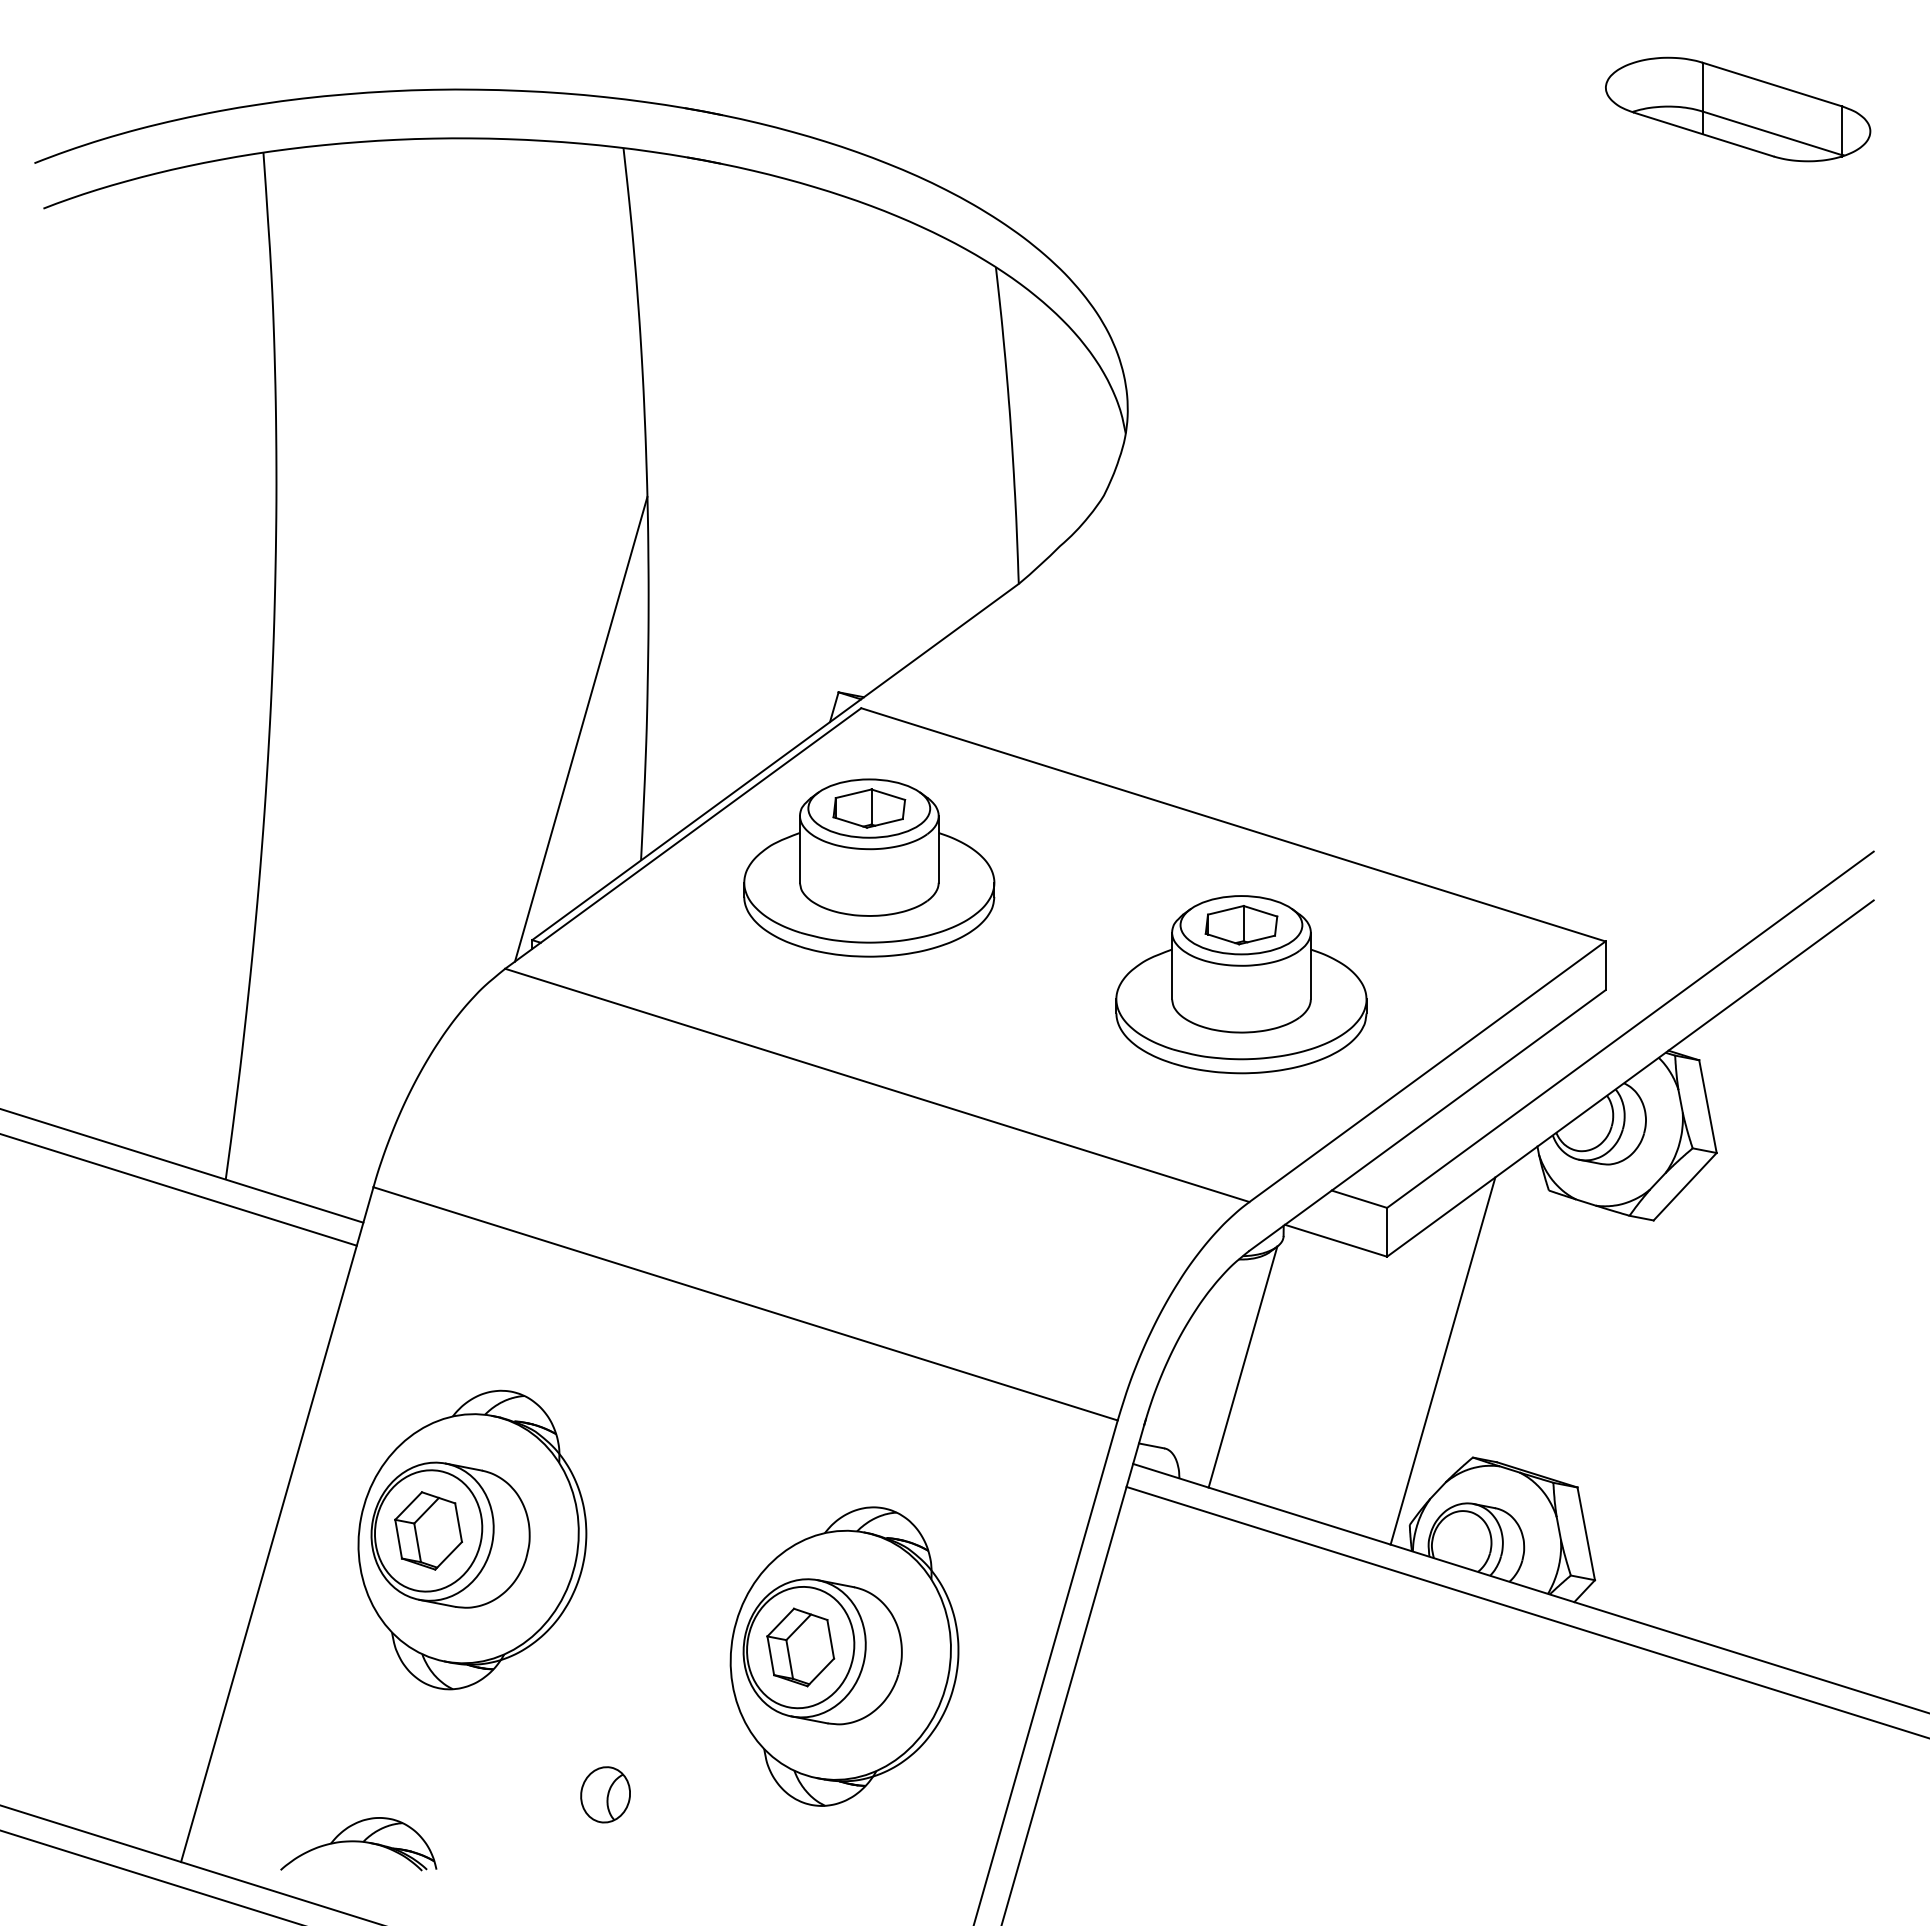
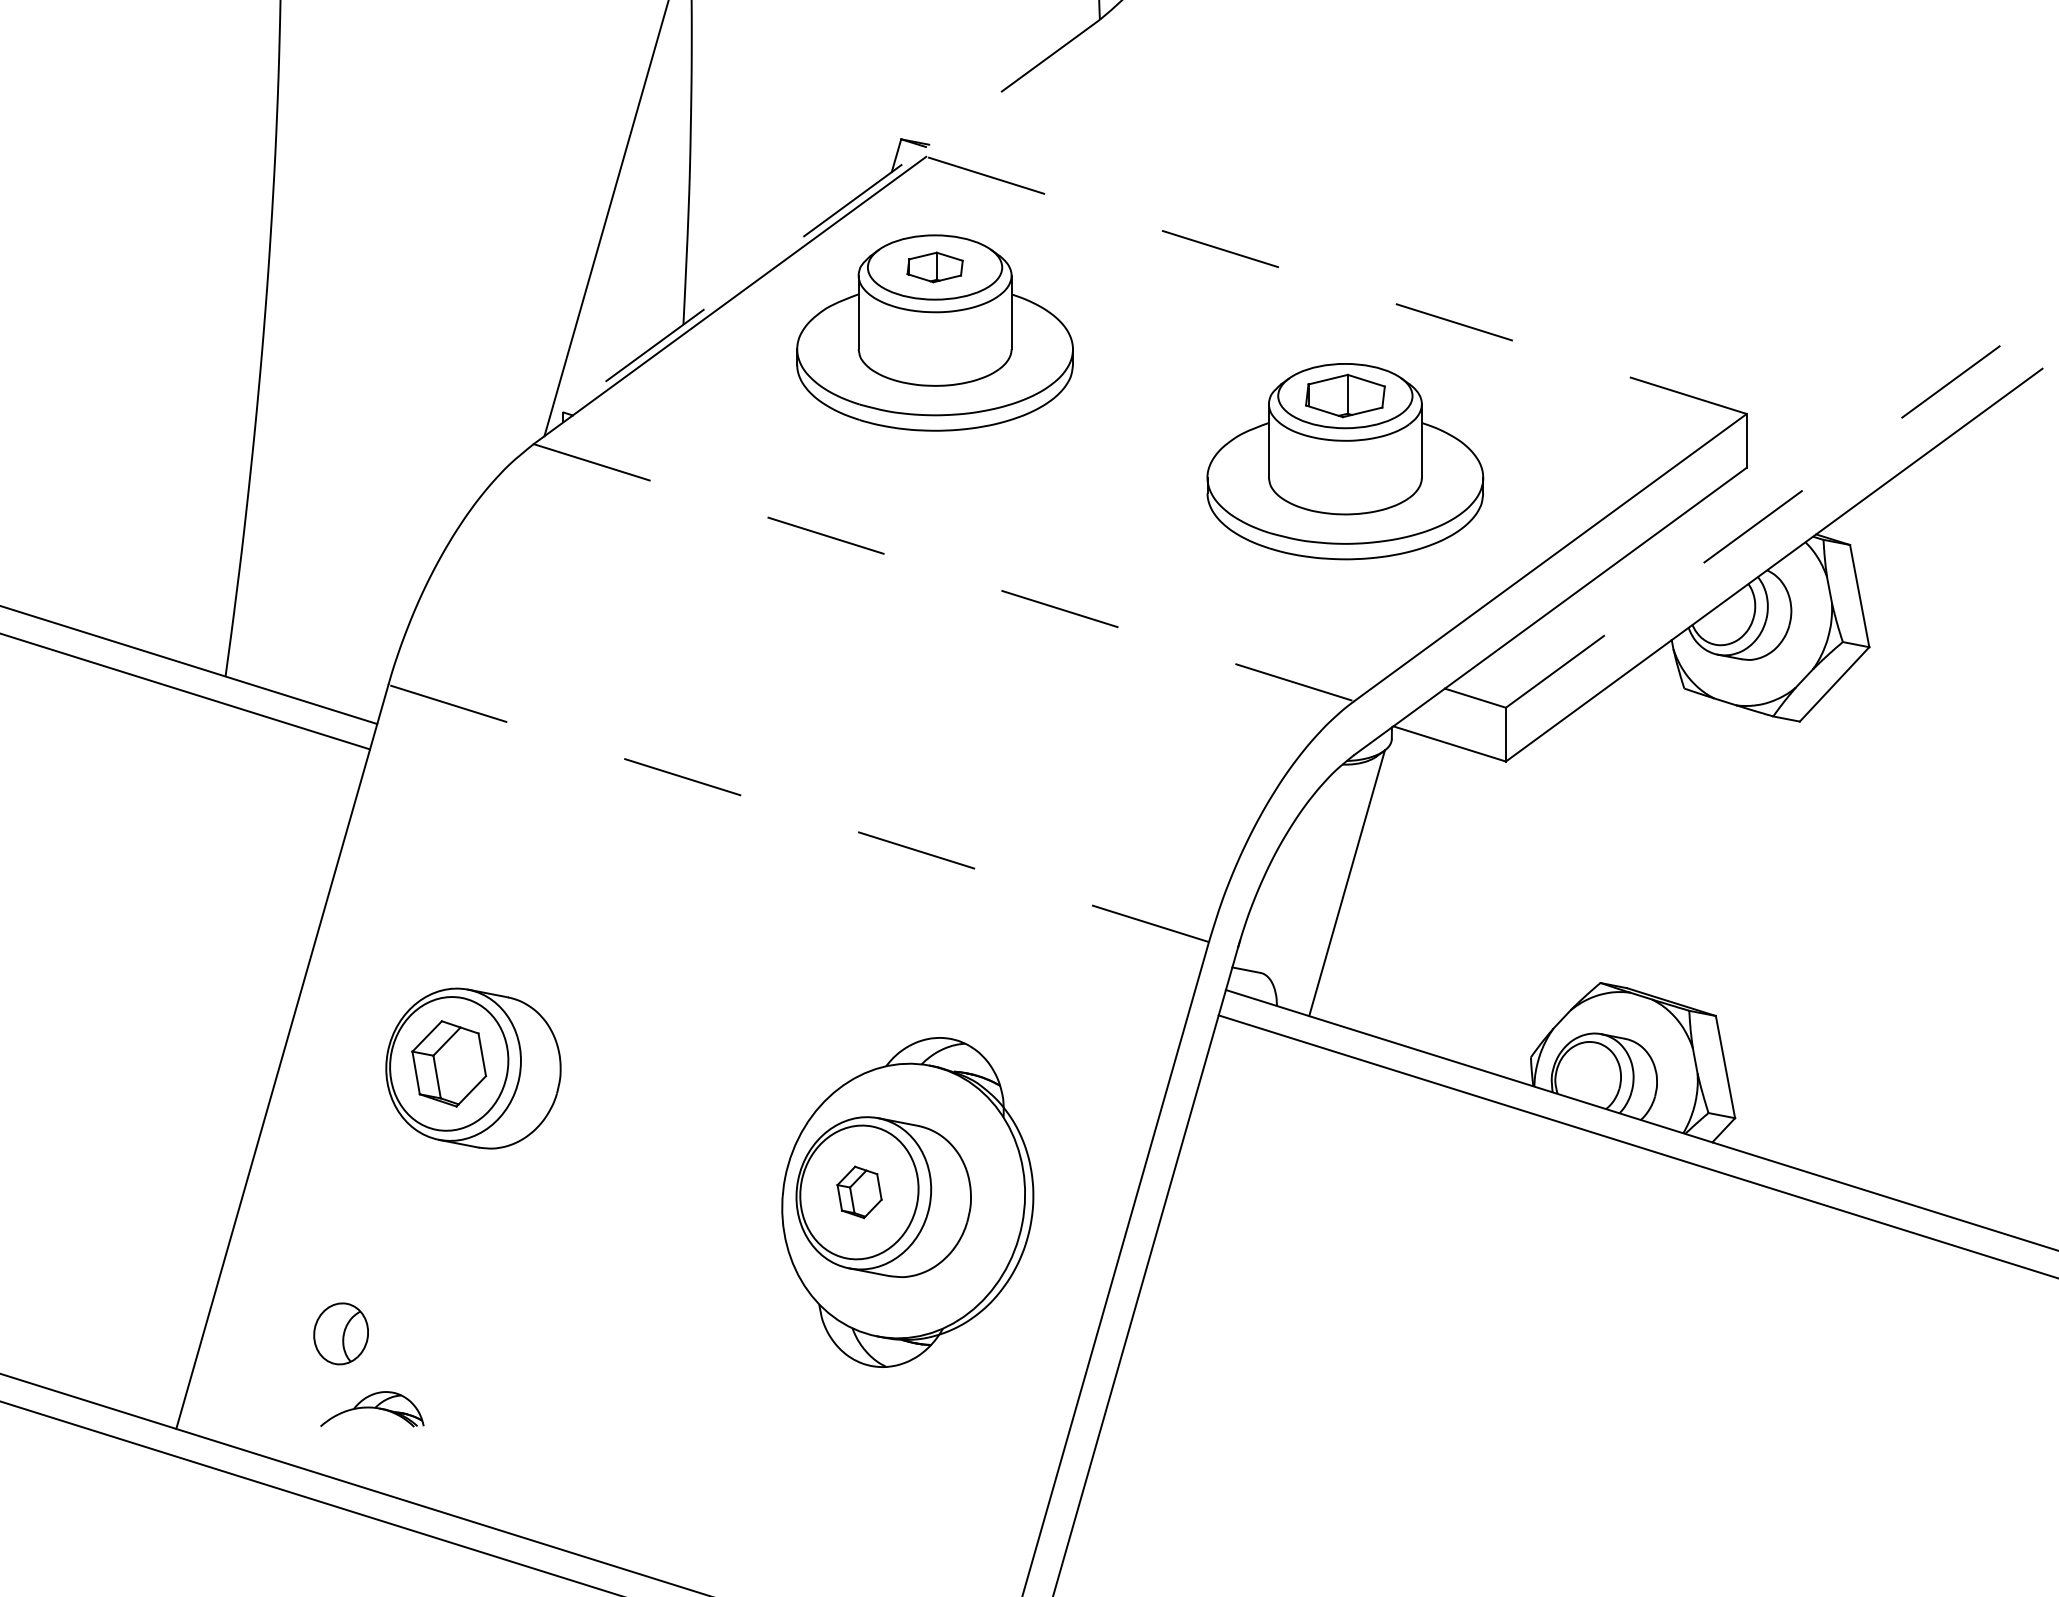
line: (775, 761) -> (831, 215), solid -> dashed
part: (869, 808) -> (935, 267), size x0.7
line: (1233, 824) -> (1336, 285), solid -> dashed
line: (1630, 1029) -> (1774, 511), solid -> dashed
line: (877, 1085) -> (944, 572), solid -> dashed
line: (745, 1303) -> (798, 813), solid -> dashed
line: (1442, 1360) -> (1567, 875), removed
part: (472, 1539) -> (497, 1073), removed
part: (800, 1647) -> (859, 1192), size x0.6
part: (605, 1794) -> (341, 1333), moved
part: (358, 1844) -> (371, 1409), size x0.6

